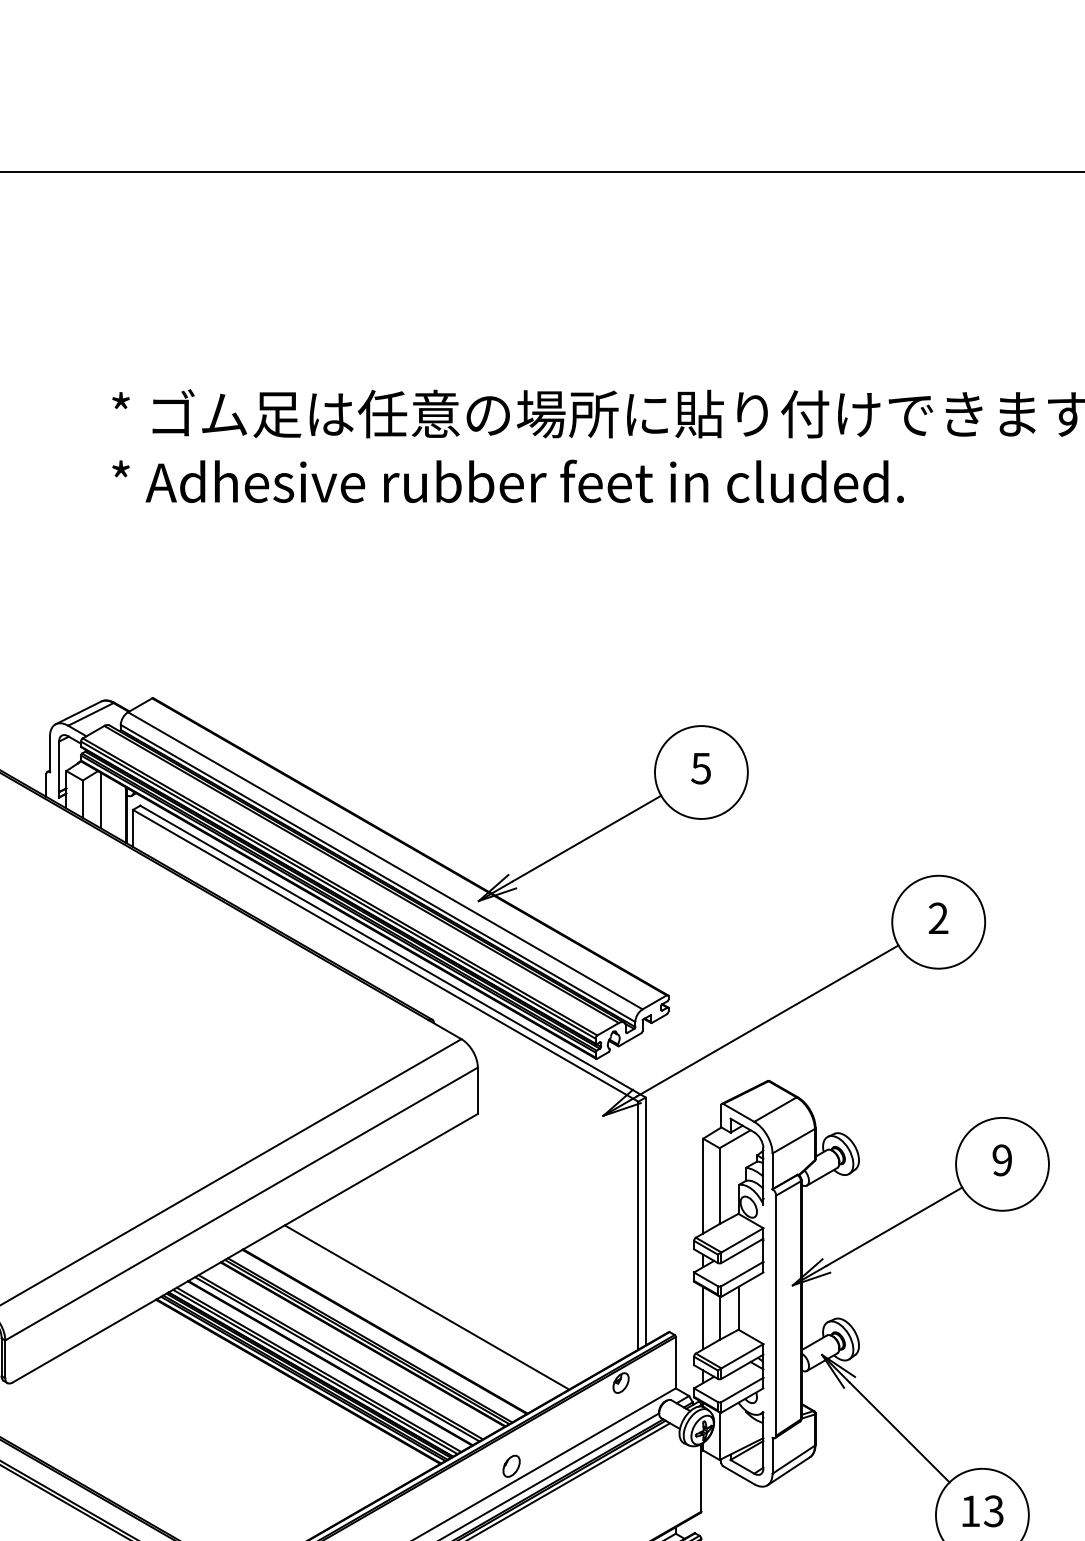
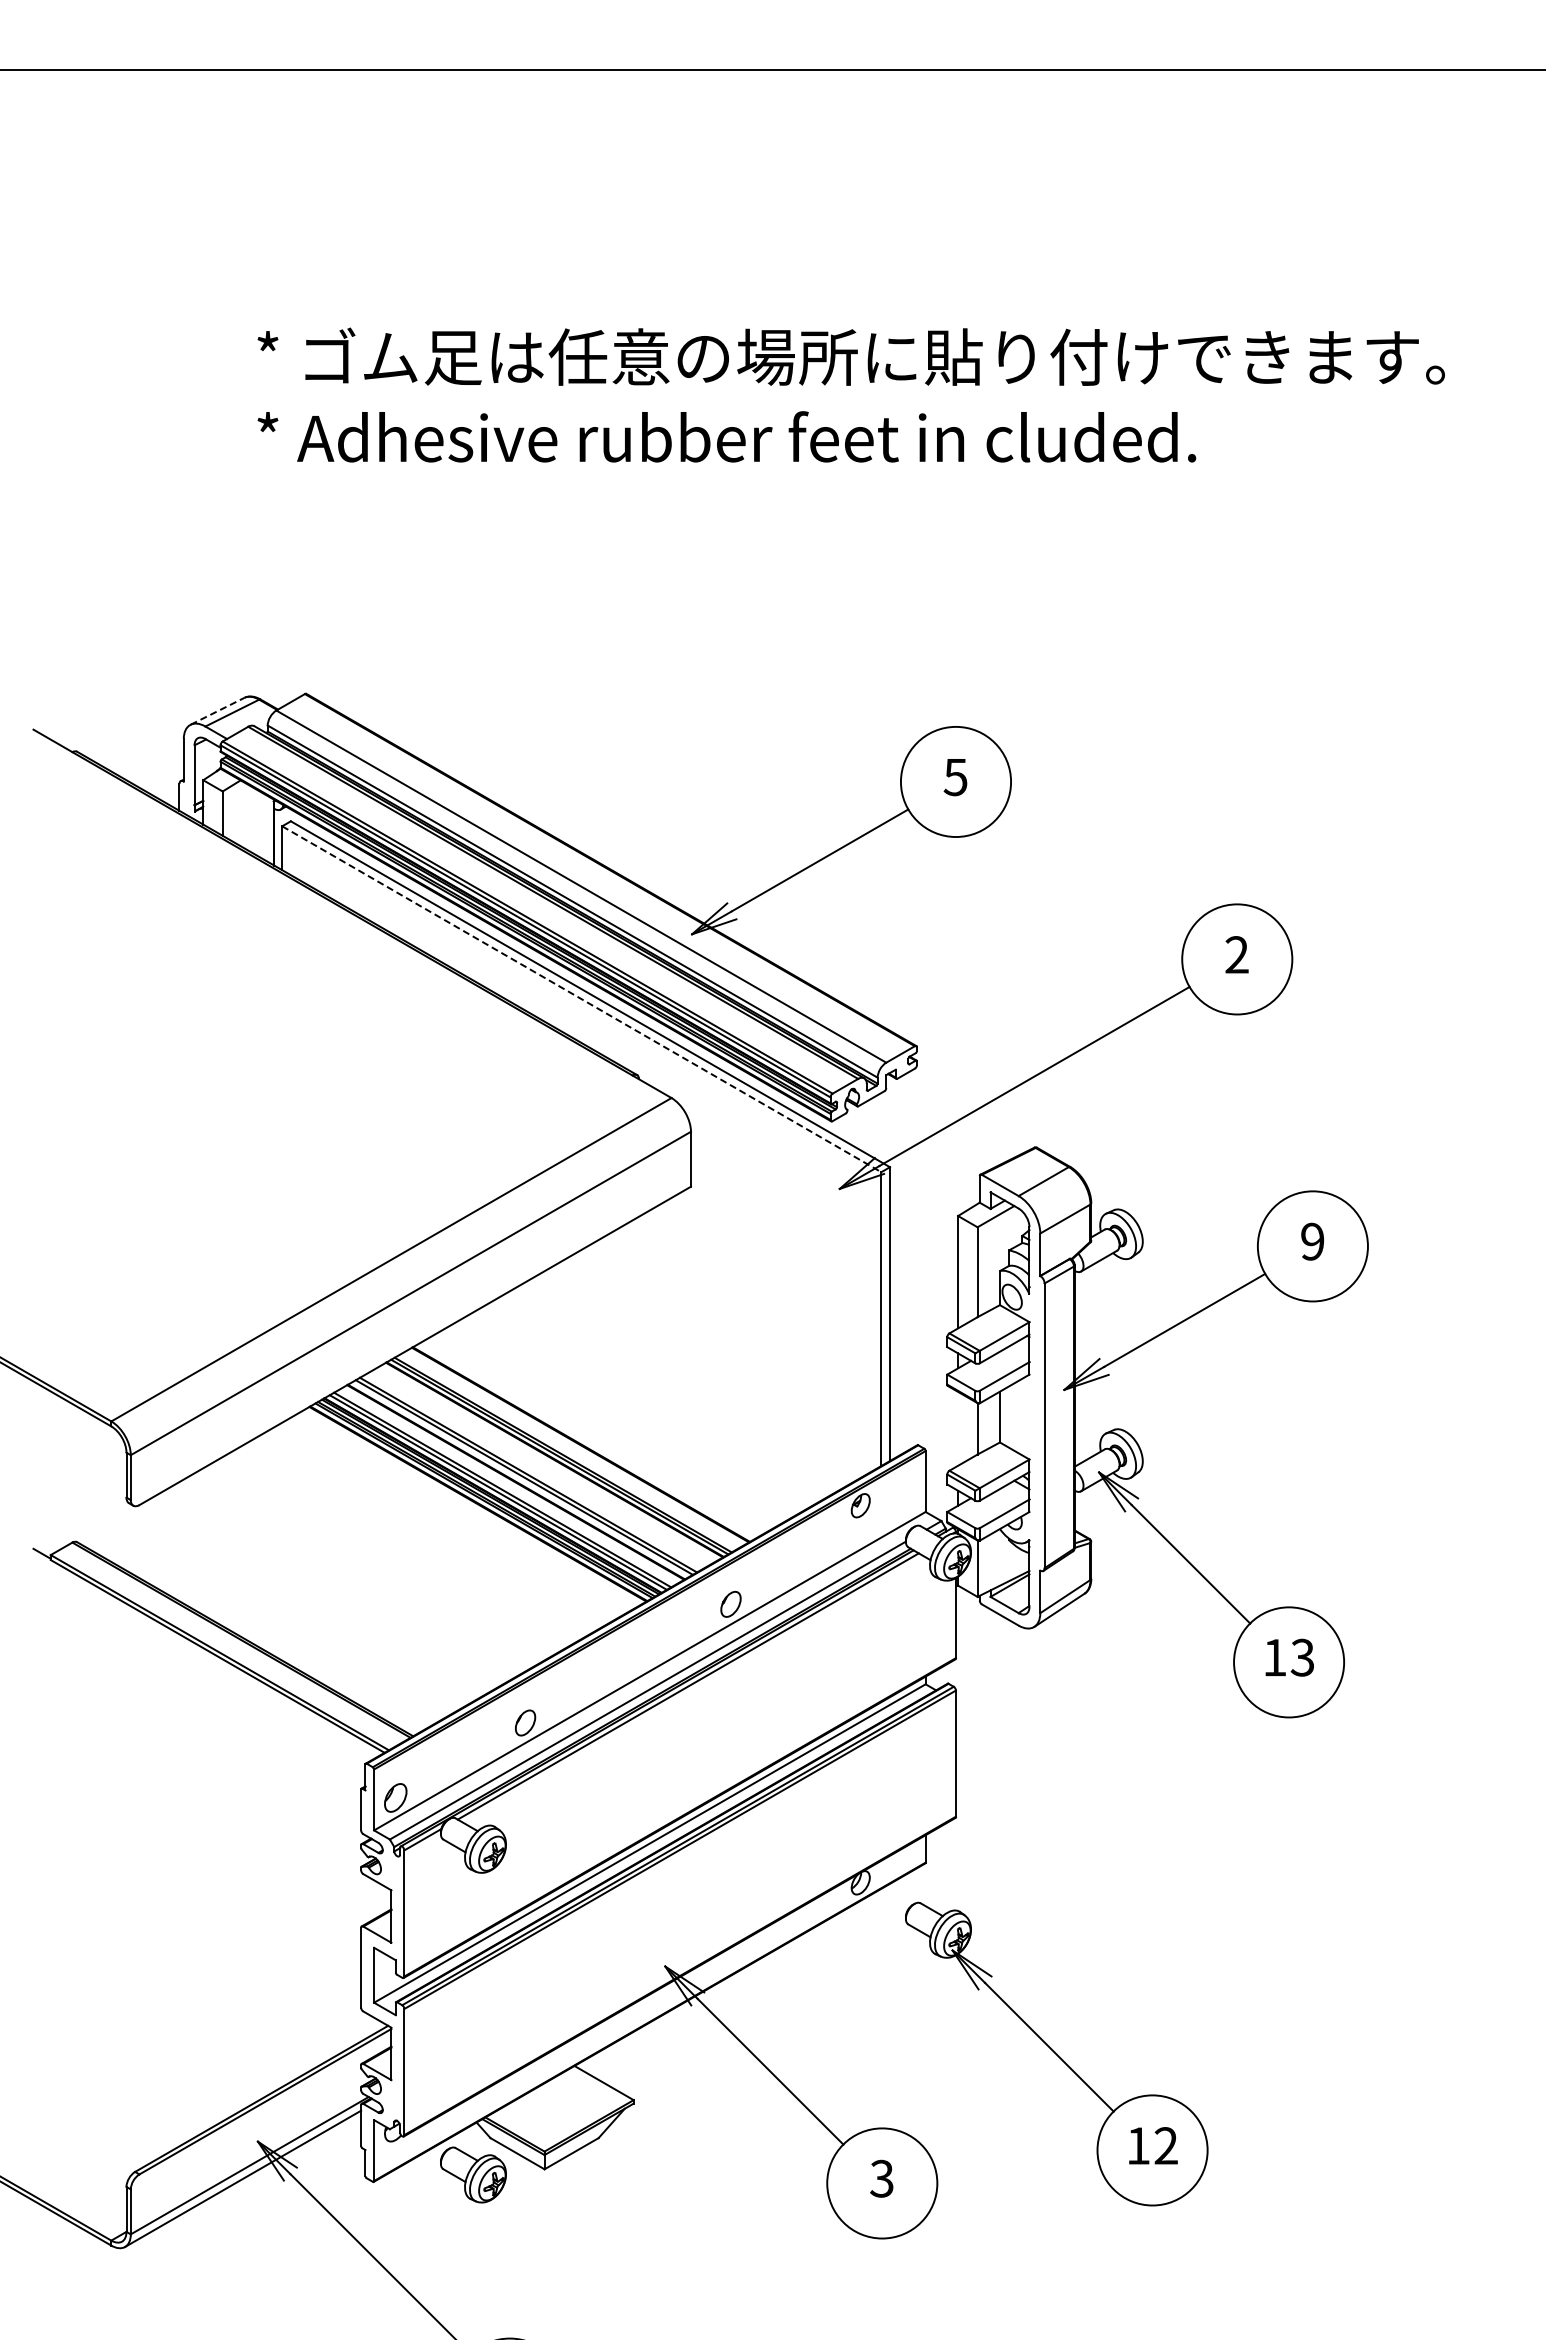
line: (79, 713) -> (218, 711), solid -> dashed
line: (101, 800) -> (244, 815), removed
line: (385, 956) -> (581, 999), solid -> dashed
line: (426, 1306) -> (630, 1415), removed
line: (703, 1317) -> (958, 1428), removed

